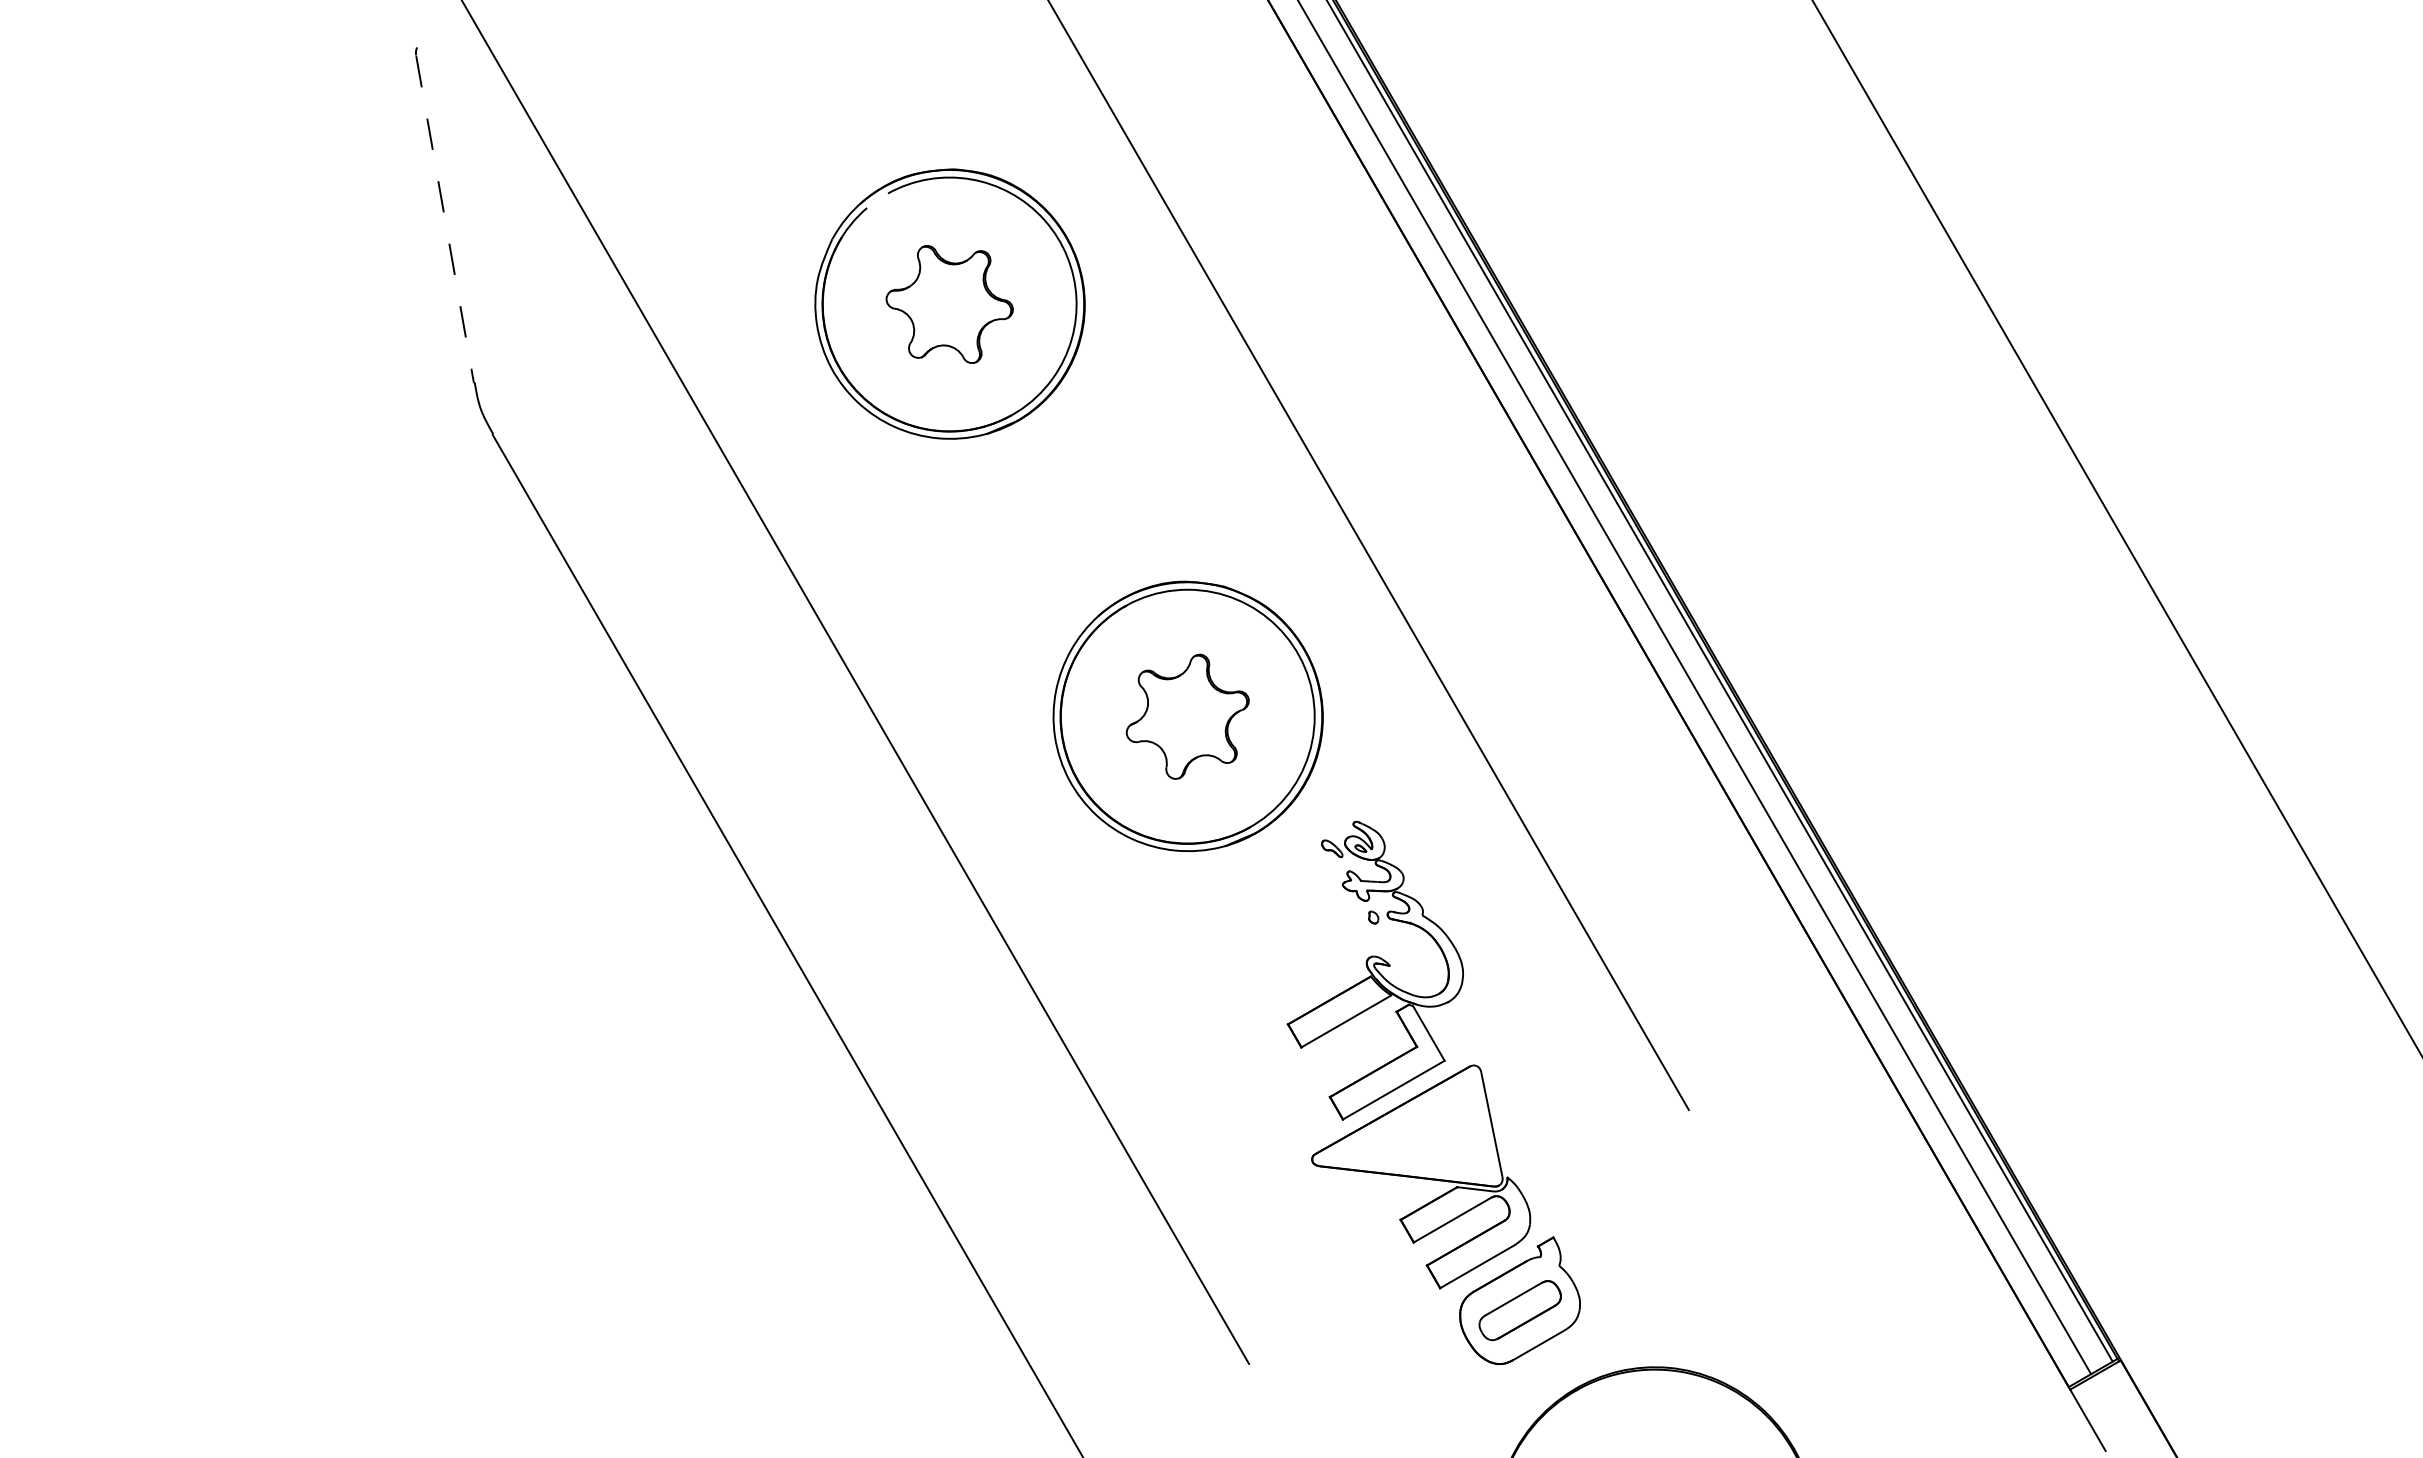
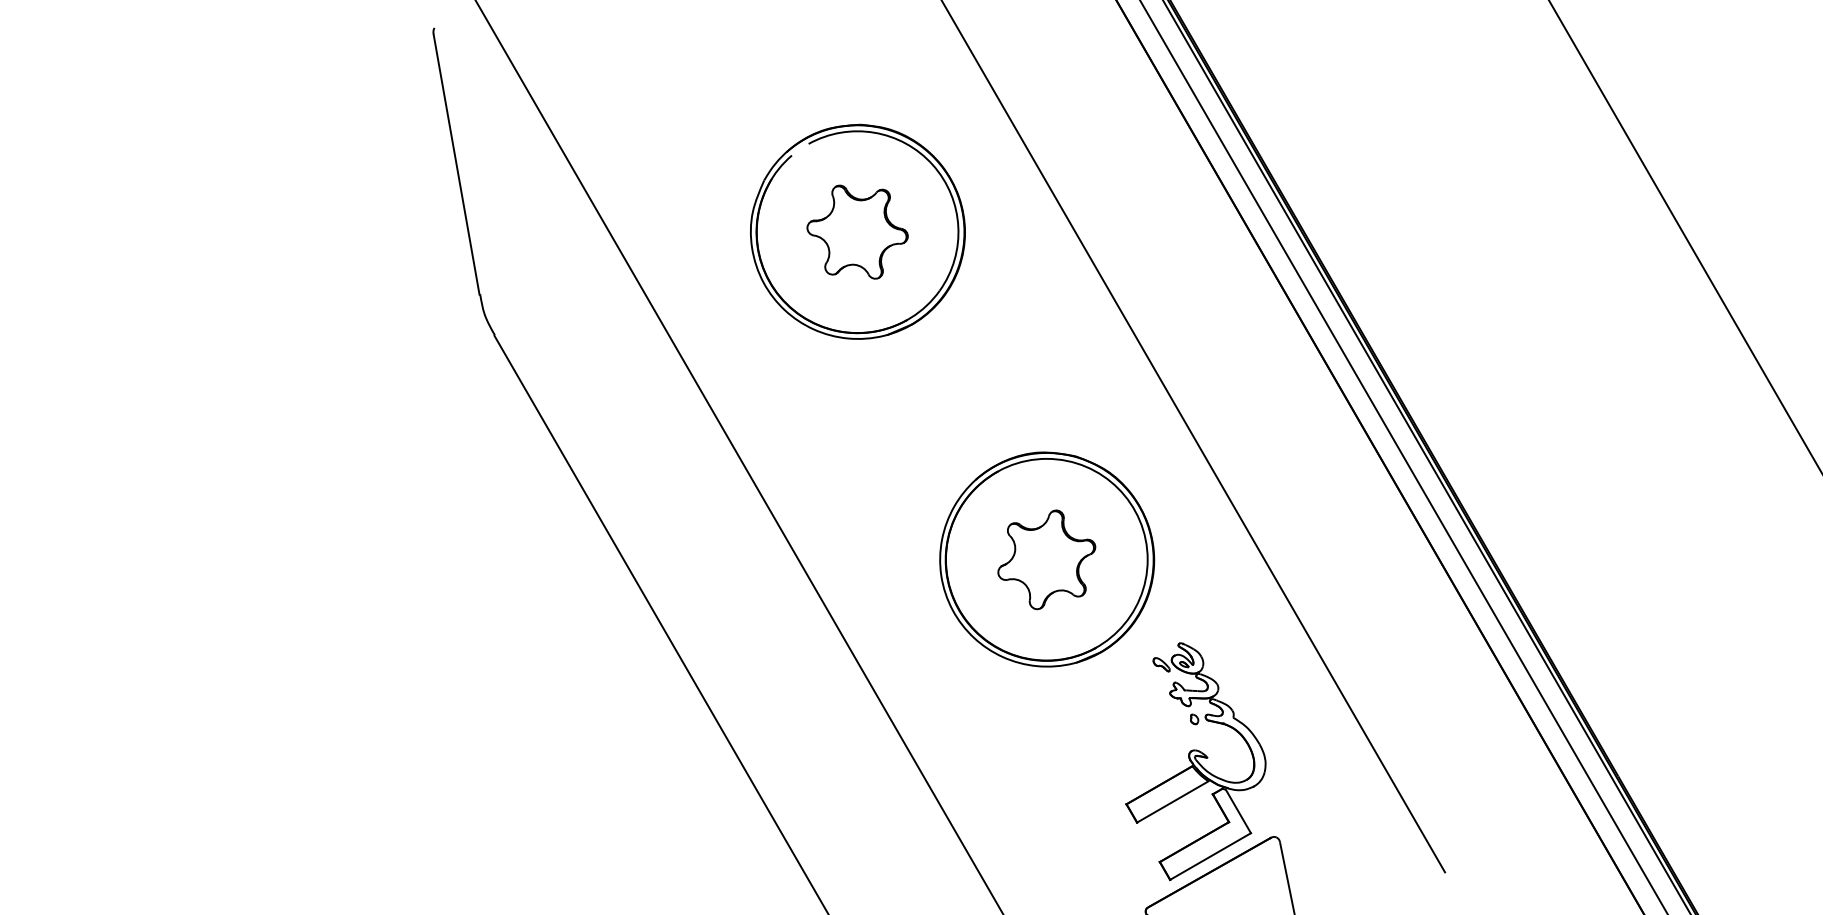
line: (445, 220) -> (456, 165), dashed -> solid

